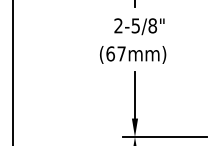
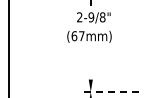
text: (136, 26) -> (91, 17), 2-5/8" -> 2-9/8"
line: (134, 94) -> (90, 63), removed
line: (164, 137) -> (110, 92), solid -> dashed

